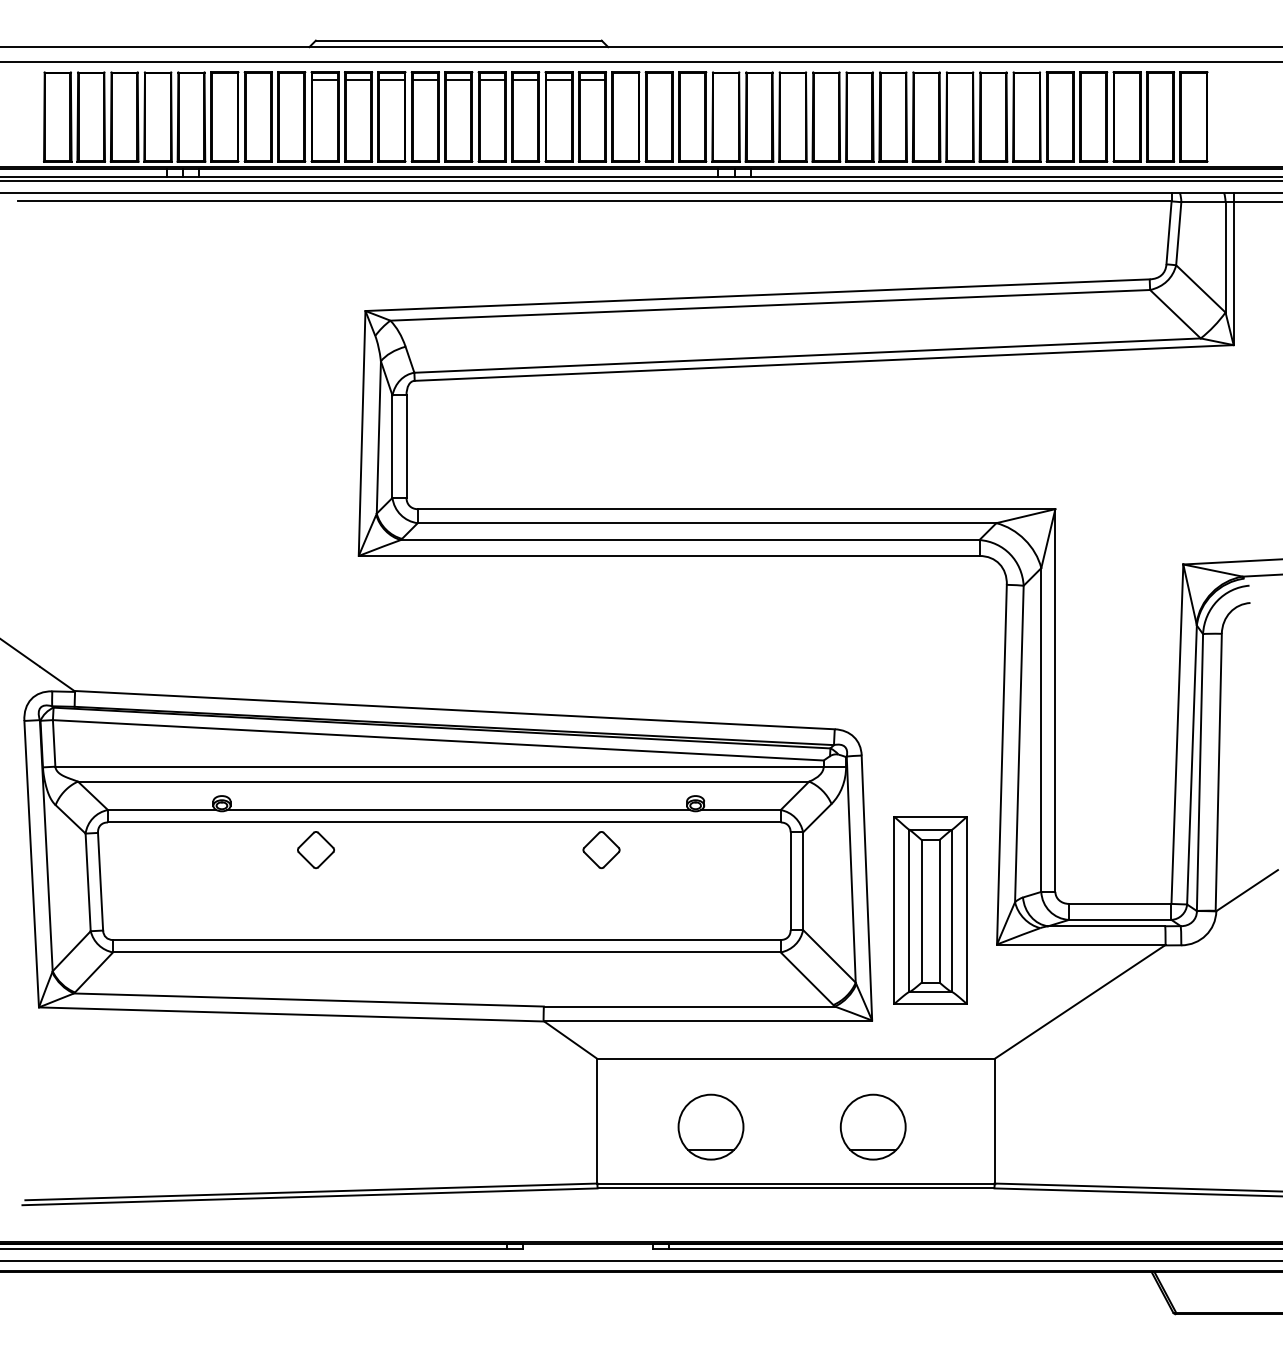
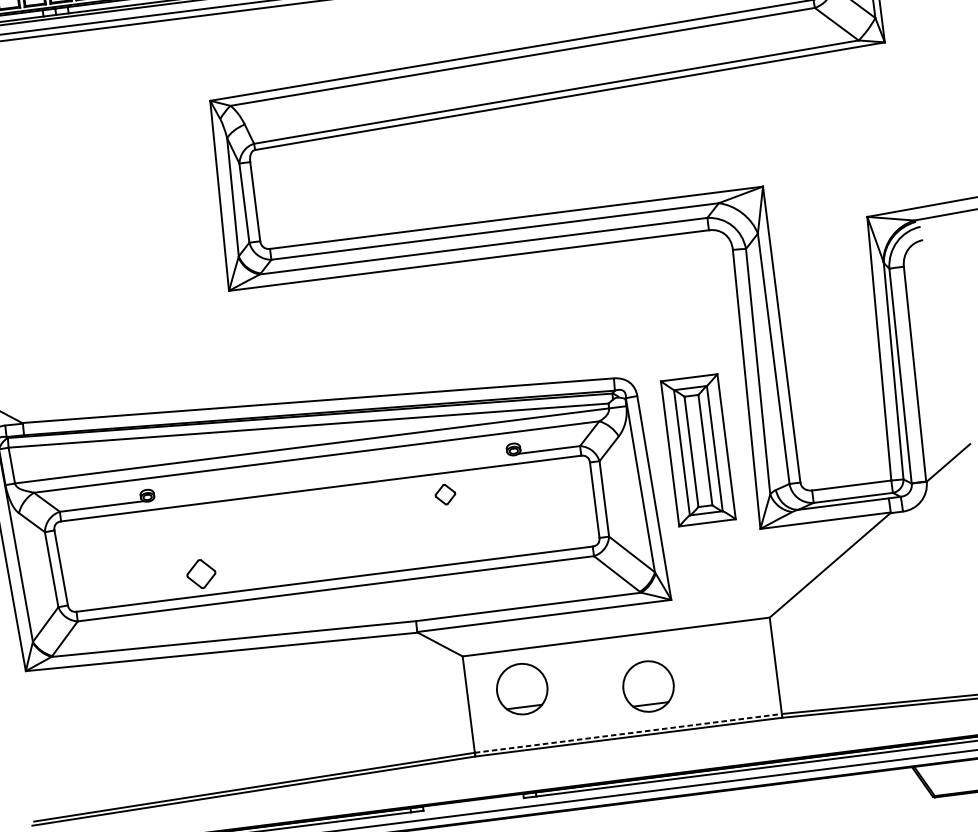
line: (458, 810) -> (330, 477), removed
part: (315, 850) -> (201, 574), moved
part: (601, 850) -> (445, 494), size x0.7
part: (930, 910) -> (698, 450), moved
part: (710, 1126) -> (521, 688), moved
part: (872, 1126) -> (647, 686), moved
line: (796, 1183) -> (628, 733), solid -> dashed

